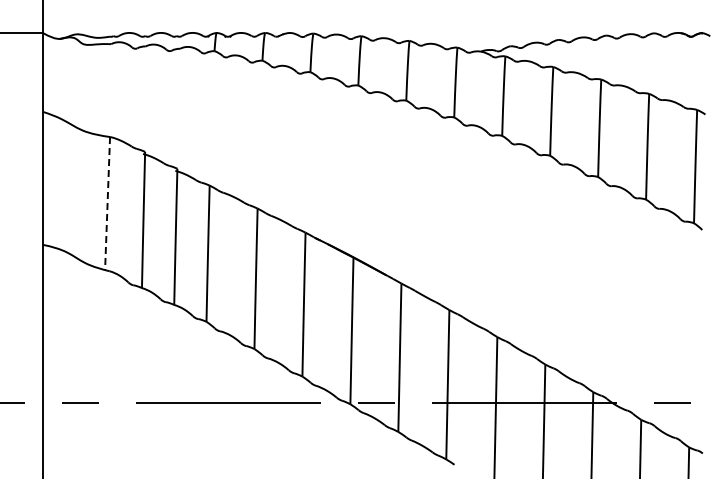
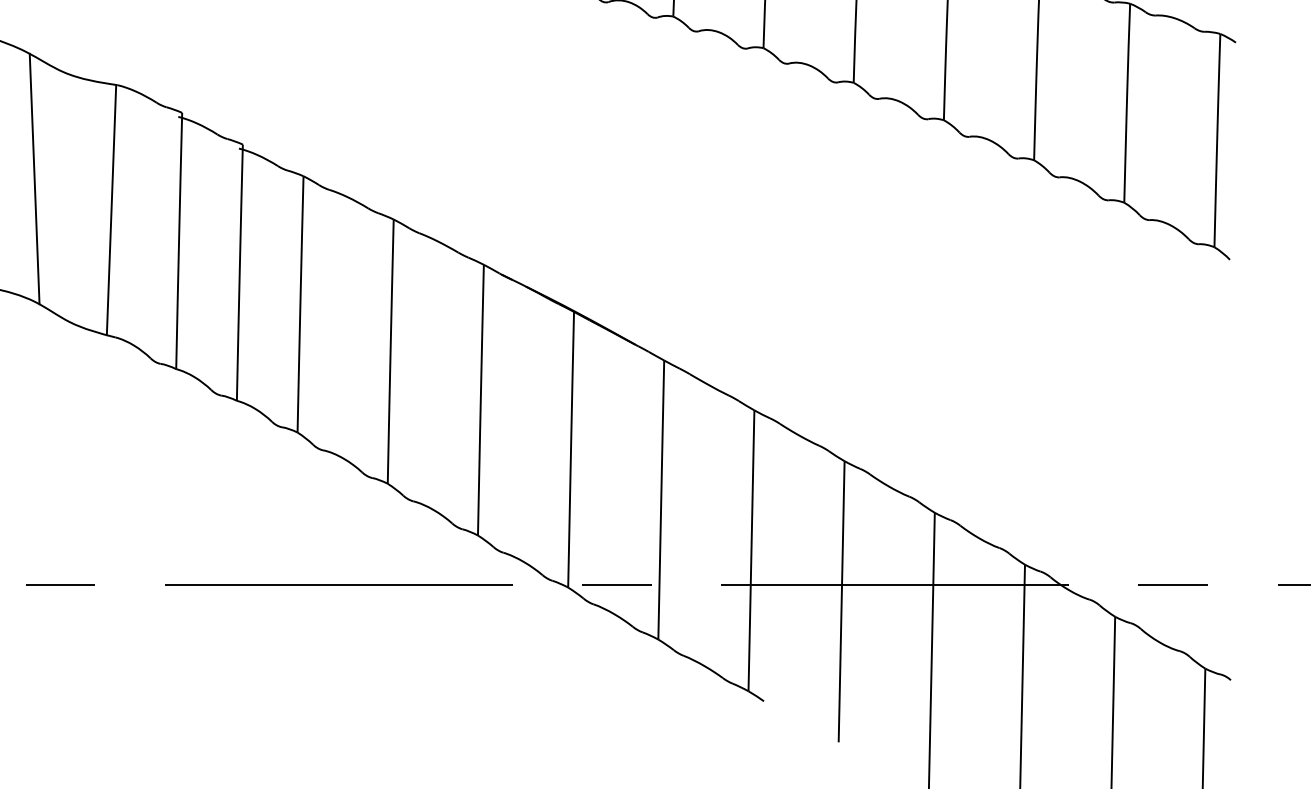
line: (66, 186) -> (34, 177), added
line: (107, 203) -> (111, 209), dashed -> solid

